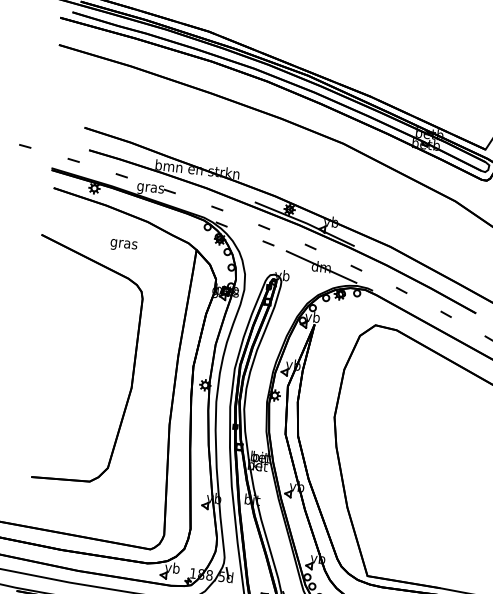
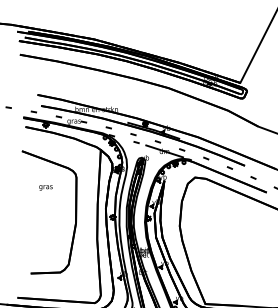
text: (122, 244) -> (45, 187), moved

